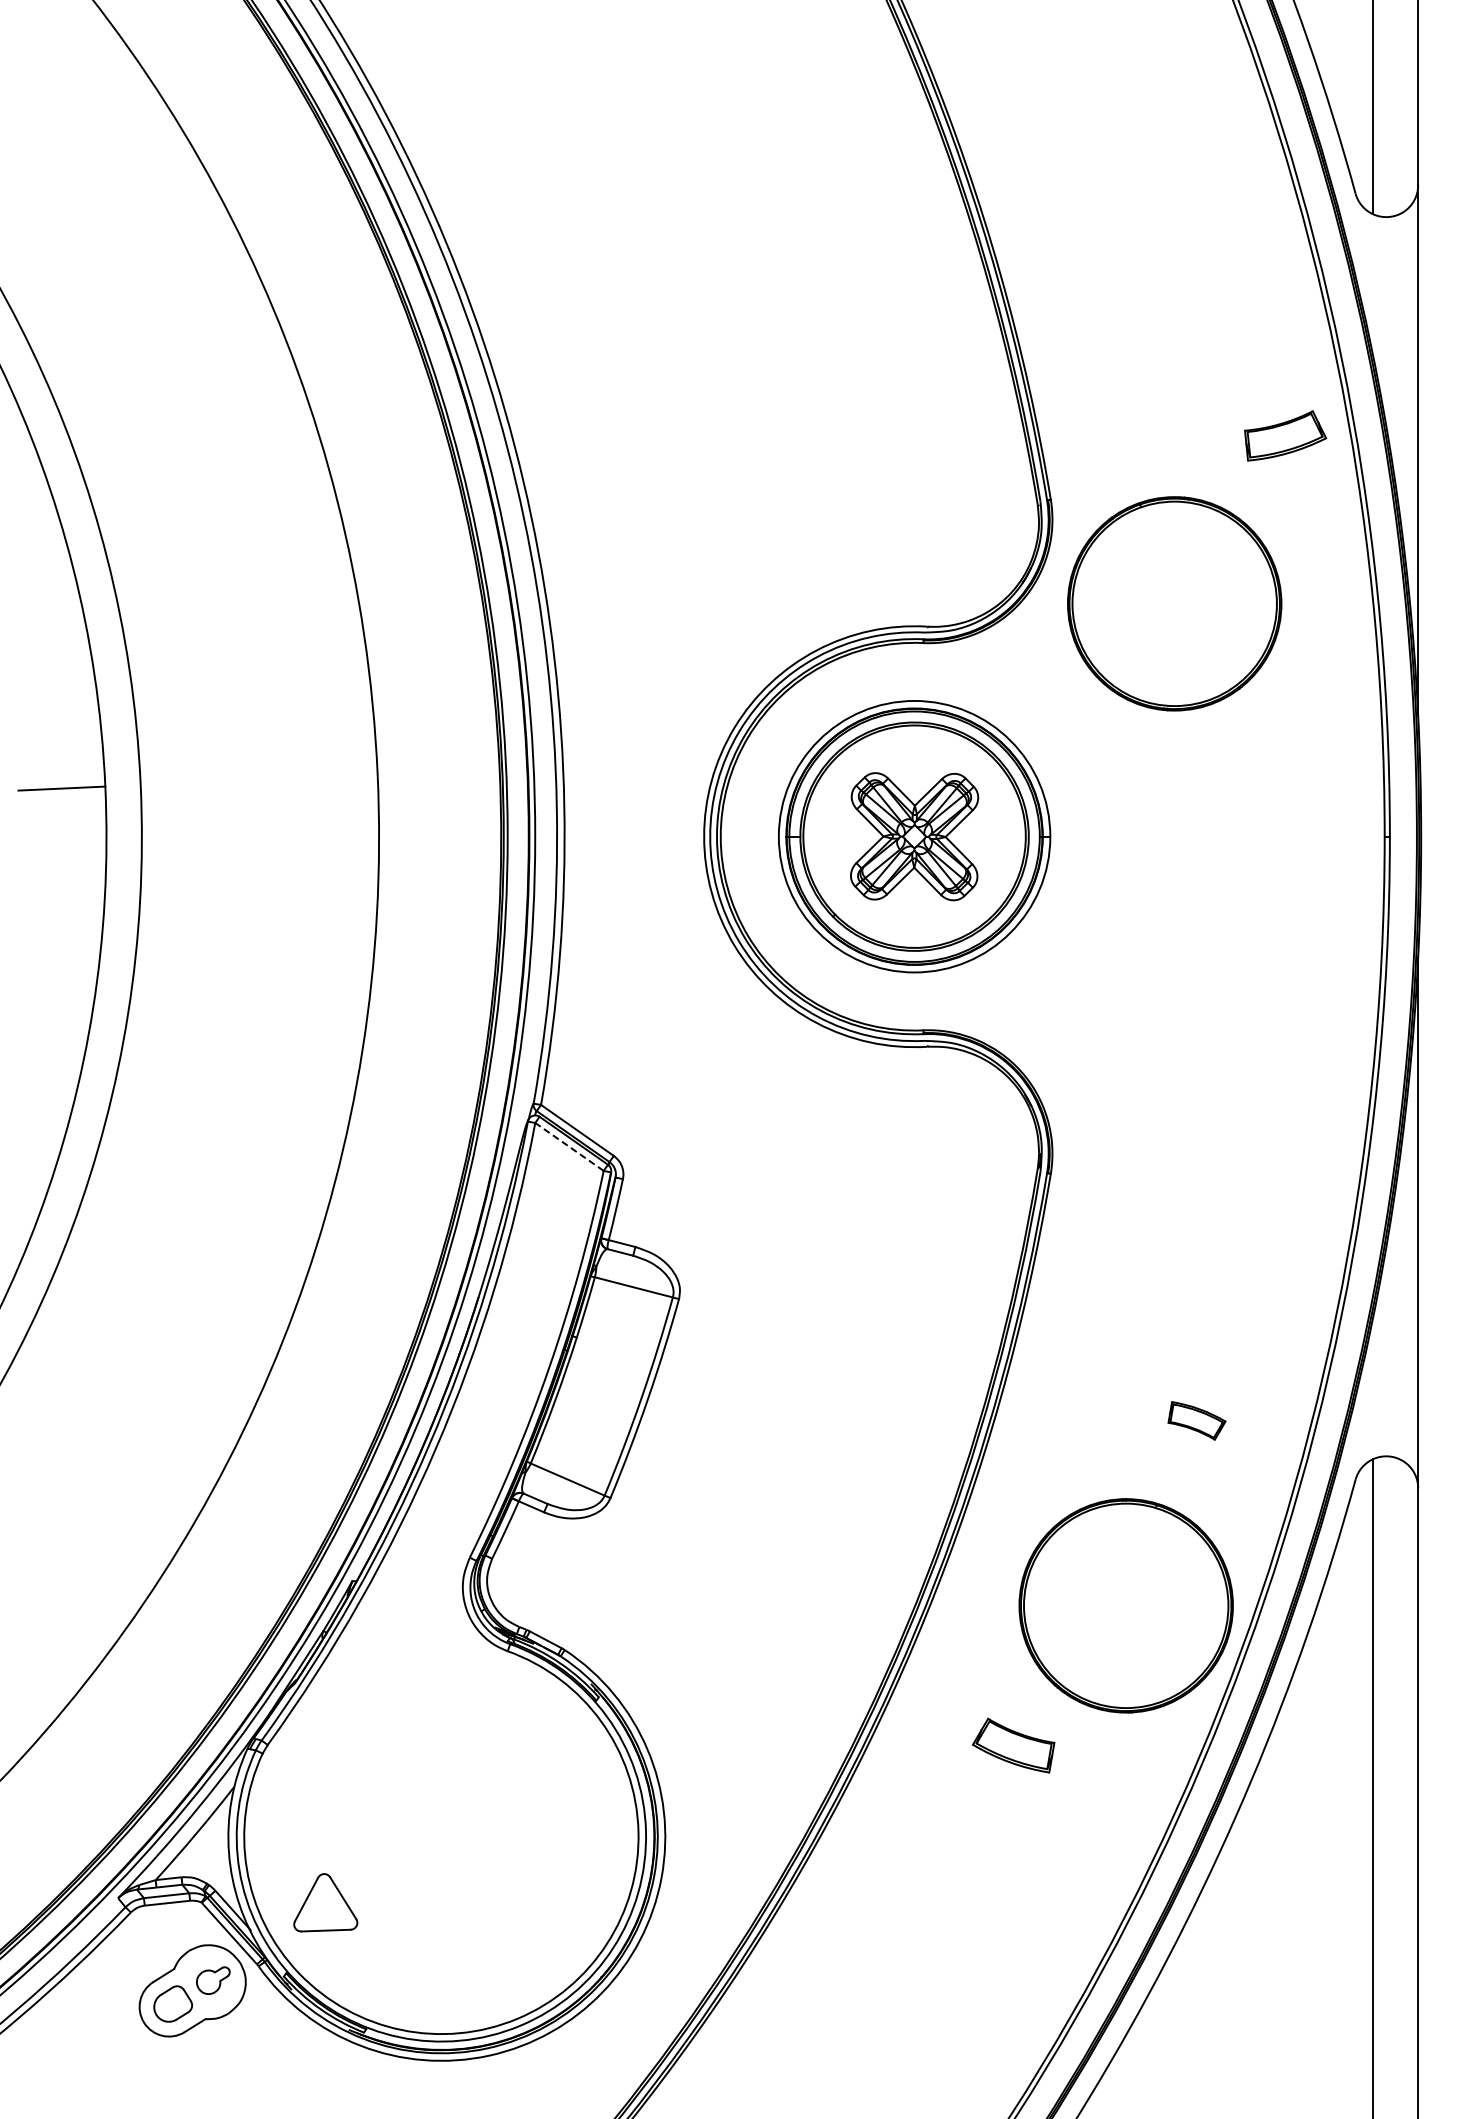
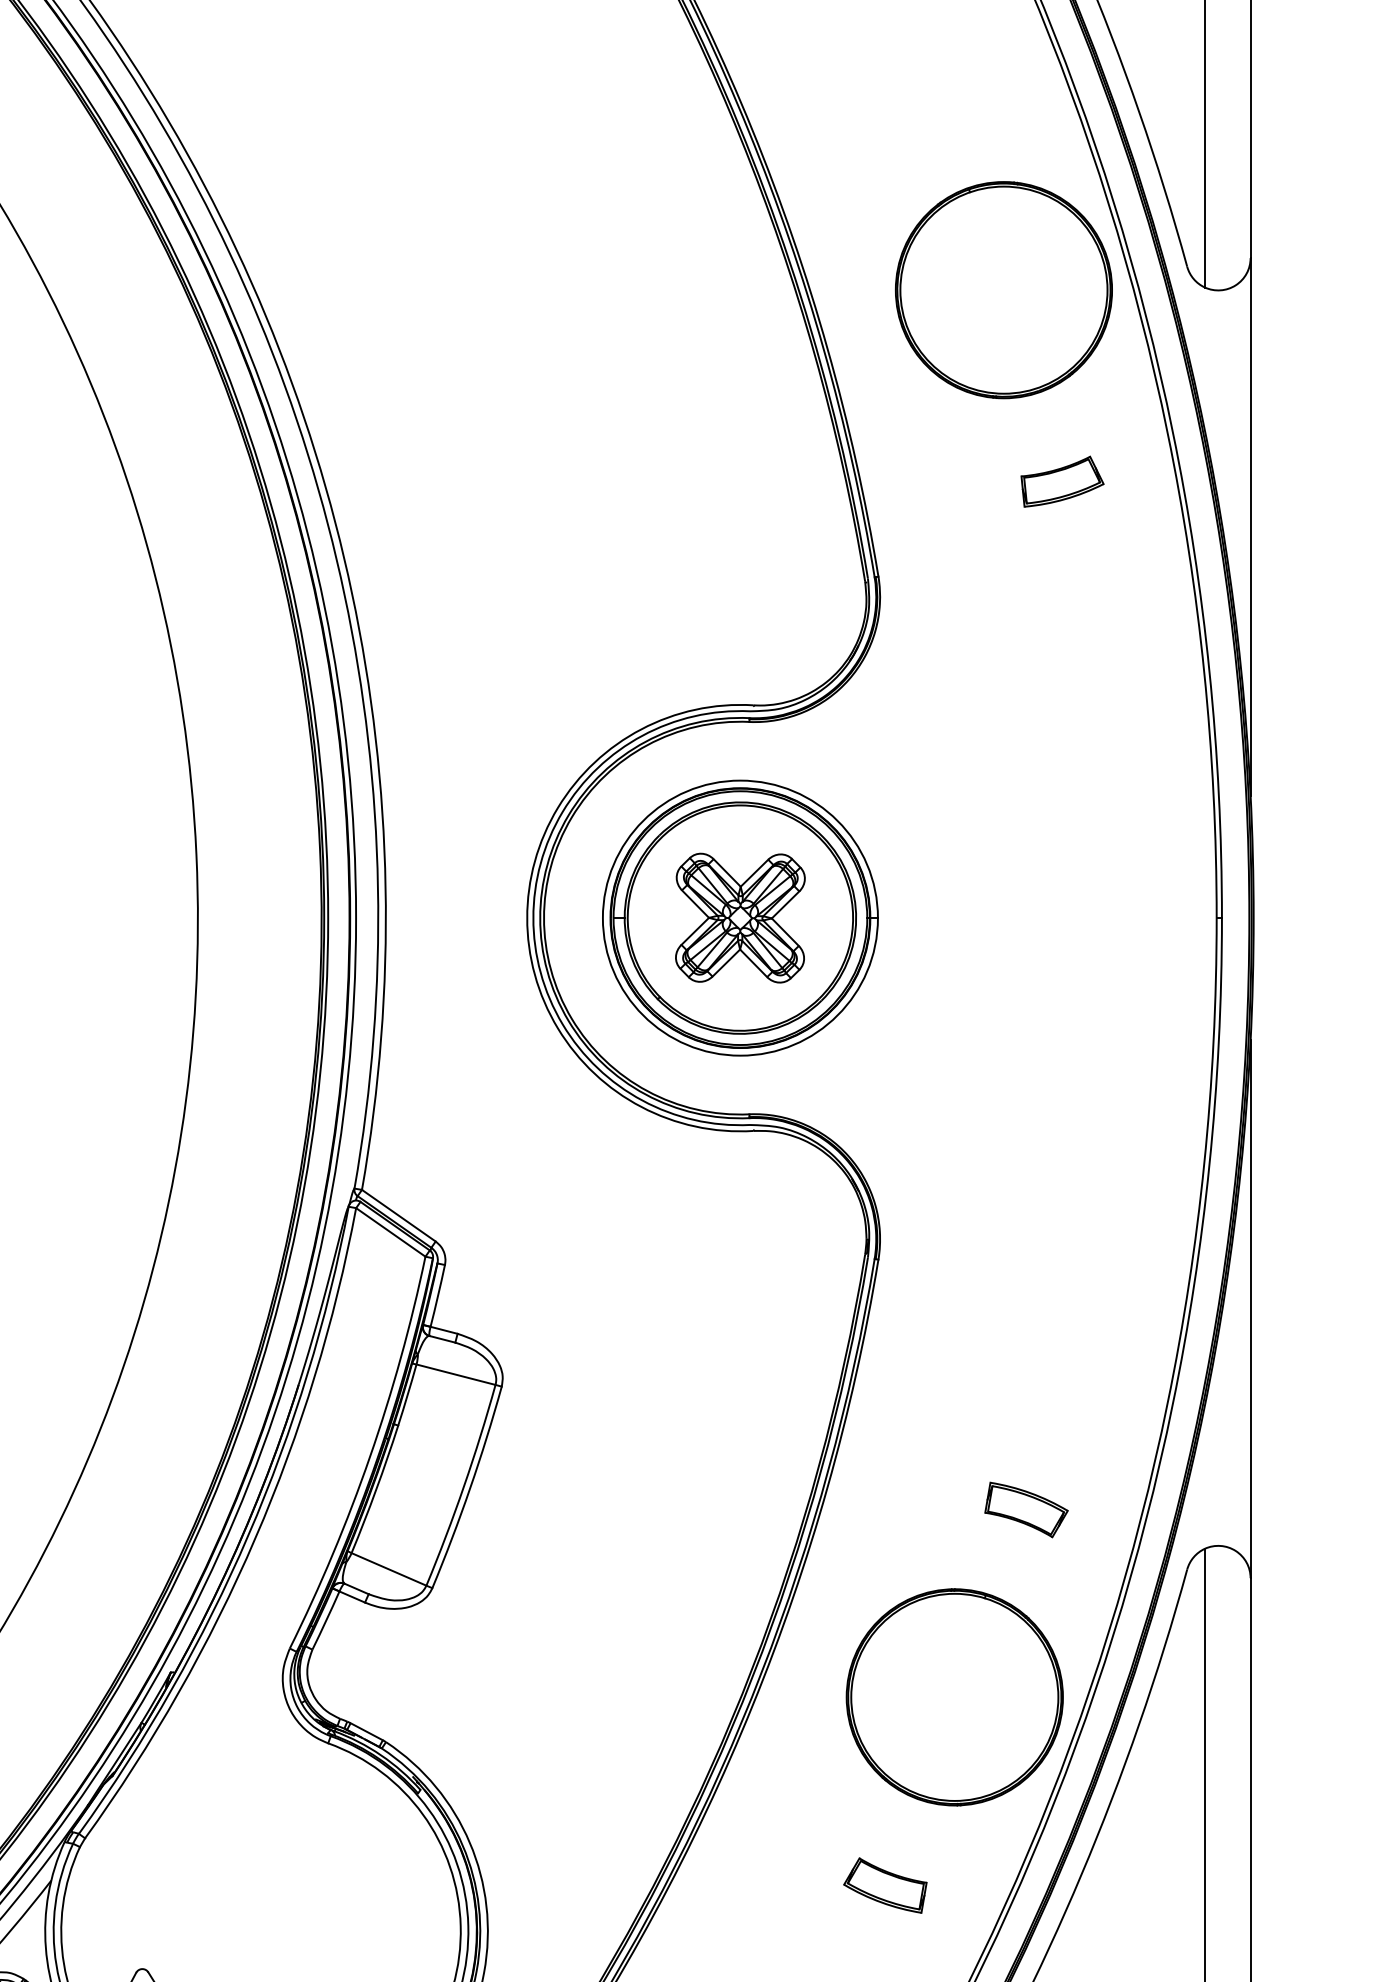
part: (1285, 435) -> (1062, 481), moved
part: (1174, 603) -> (1003, 289), moved
line: (569, 1146) -> (390, 1231), dashed -> solid
part: (1196, 1420) -> (1026, 1509), size x1.43
part: (1013, 1745) -> (885, 1885), moved

